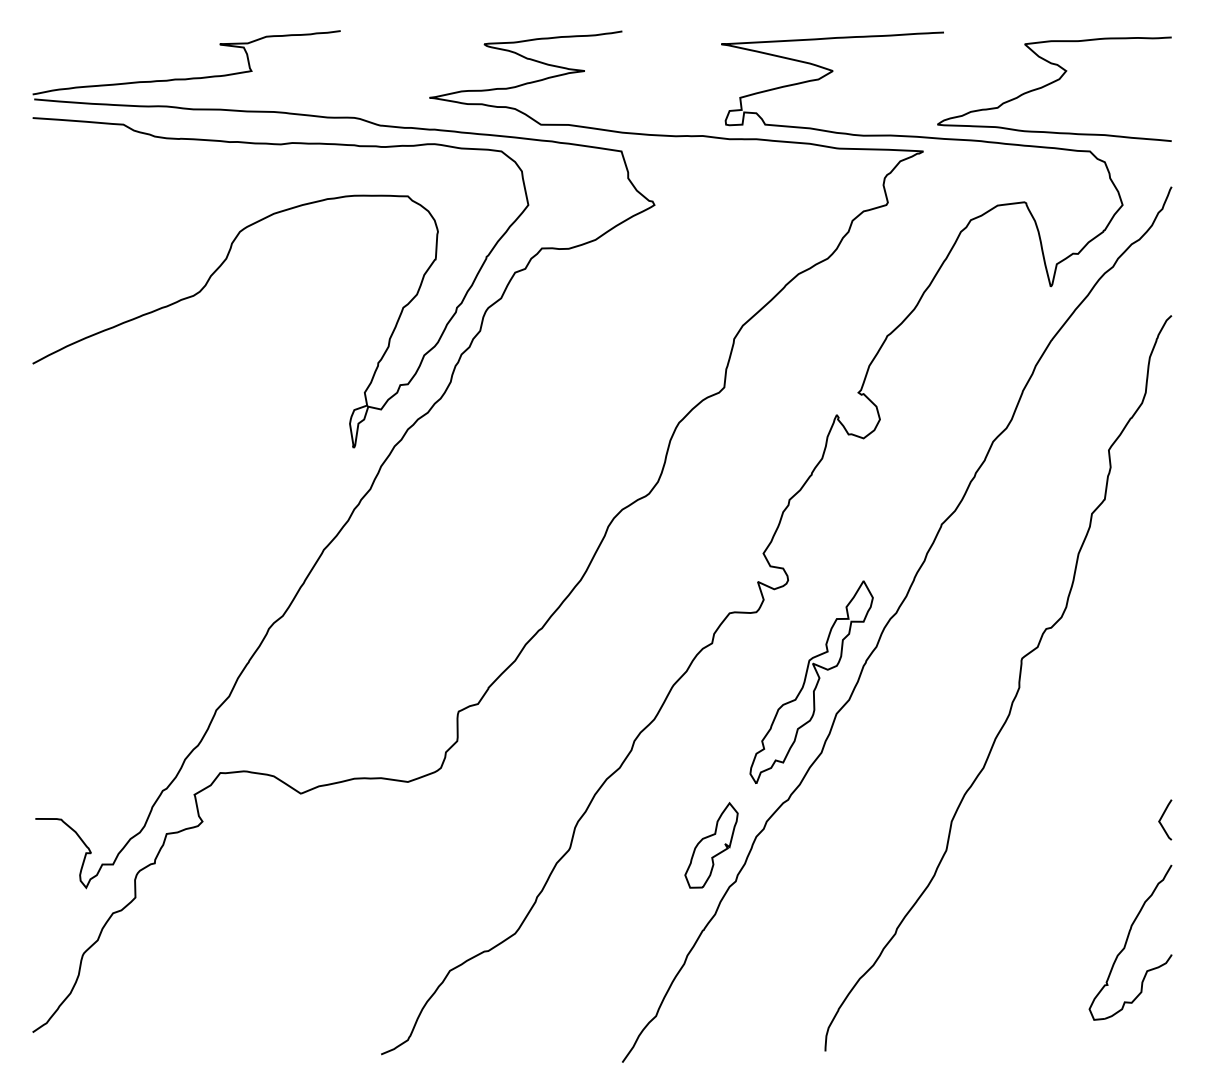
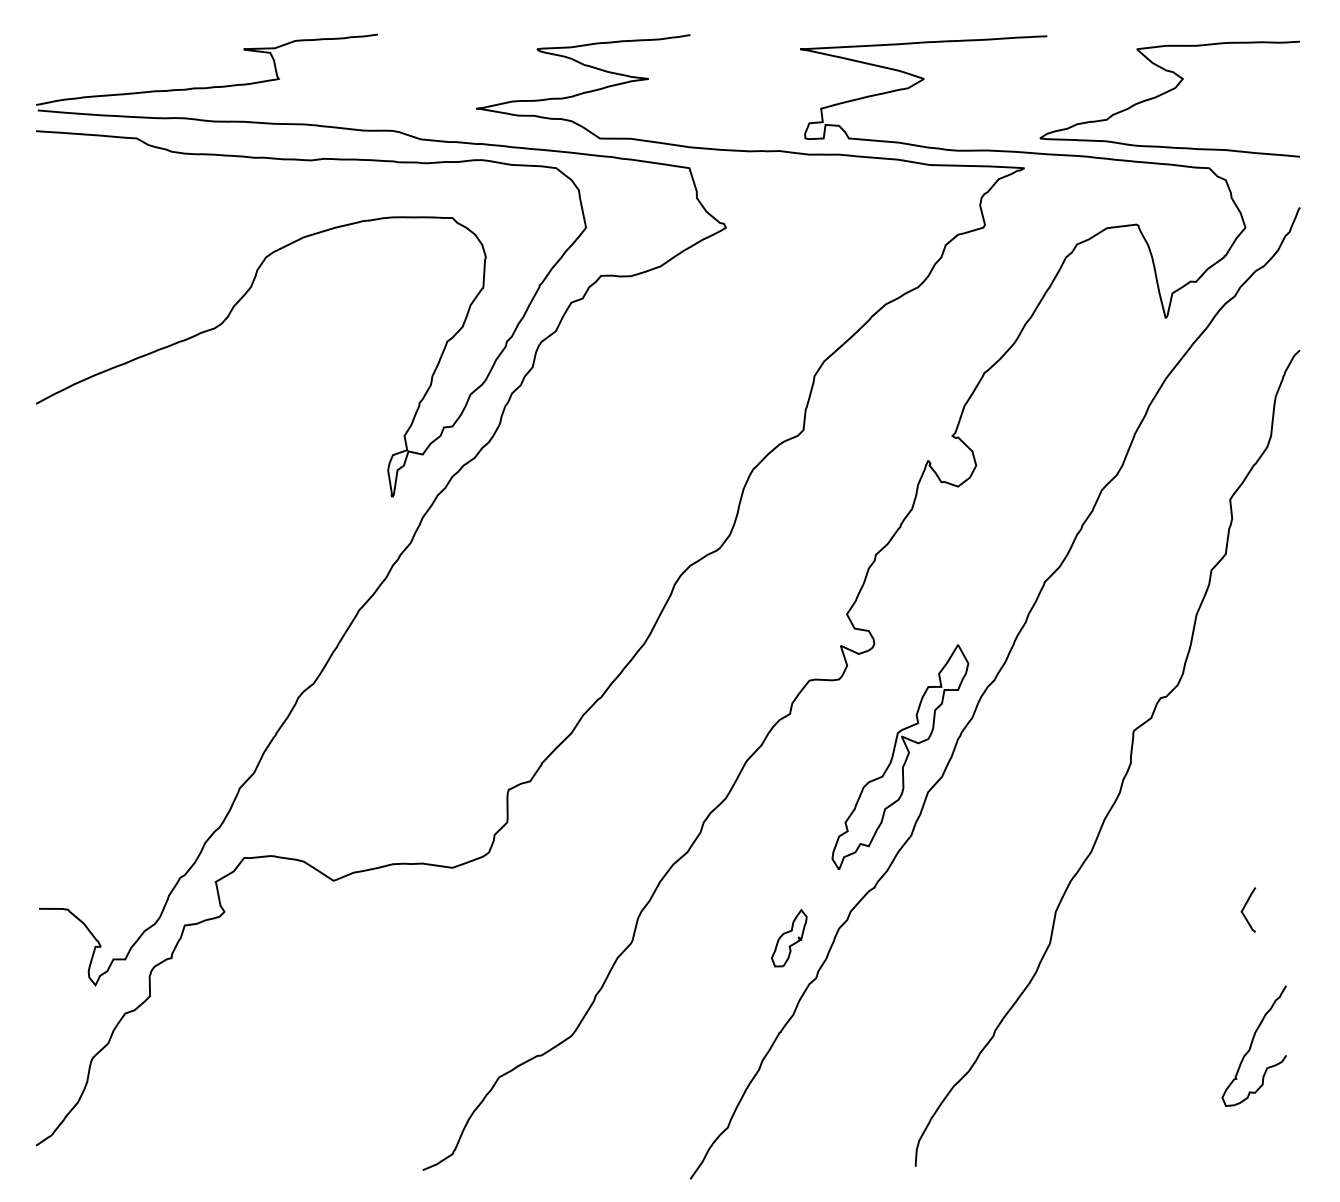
curve: (1163, 816) -> (1246, 906), moved
part: (711, 845) -> (789, 938), size x0.6
part: (1130, 942) -> (1254, 1045), size x0.7

